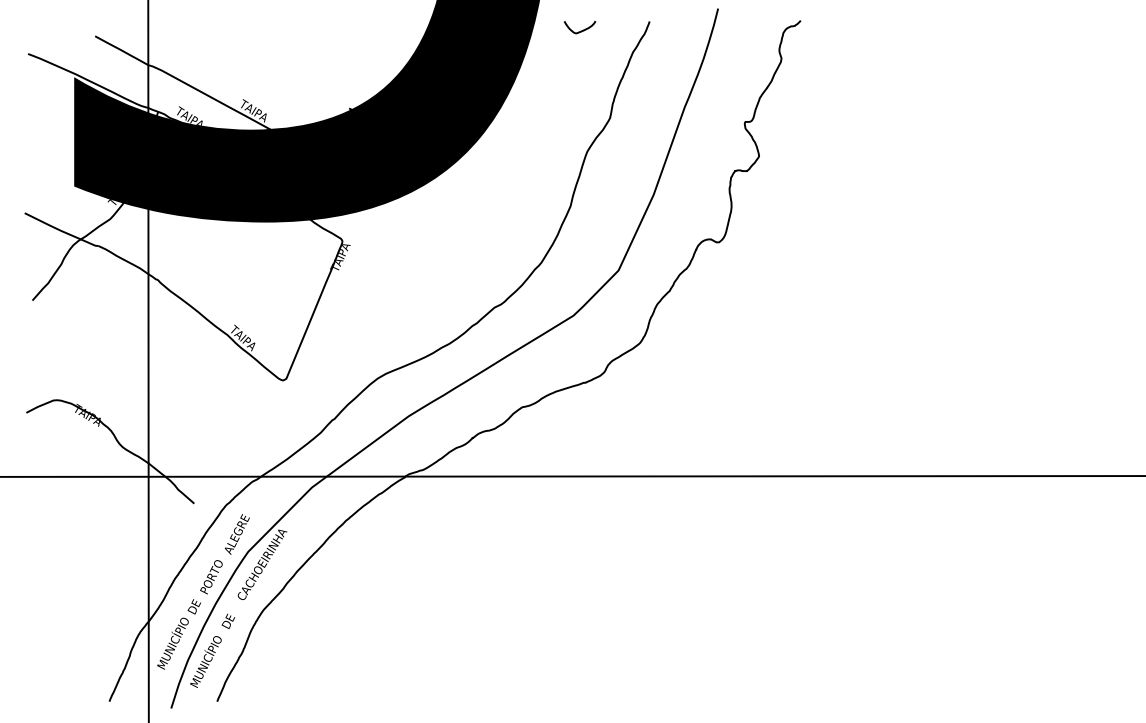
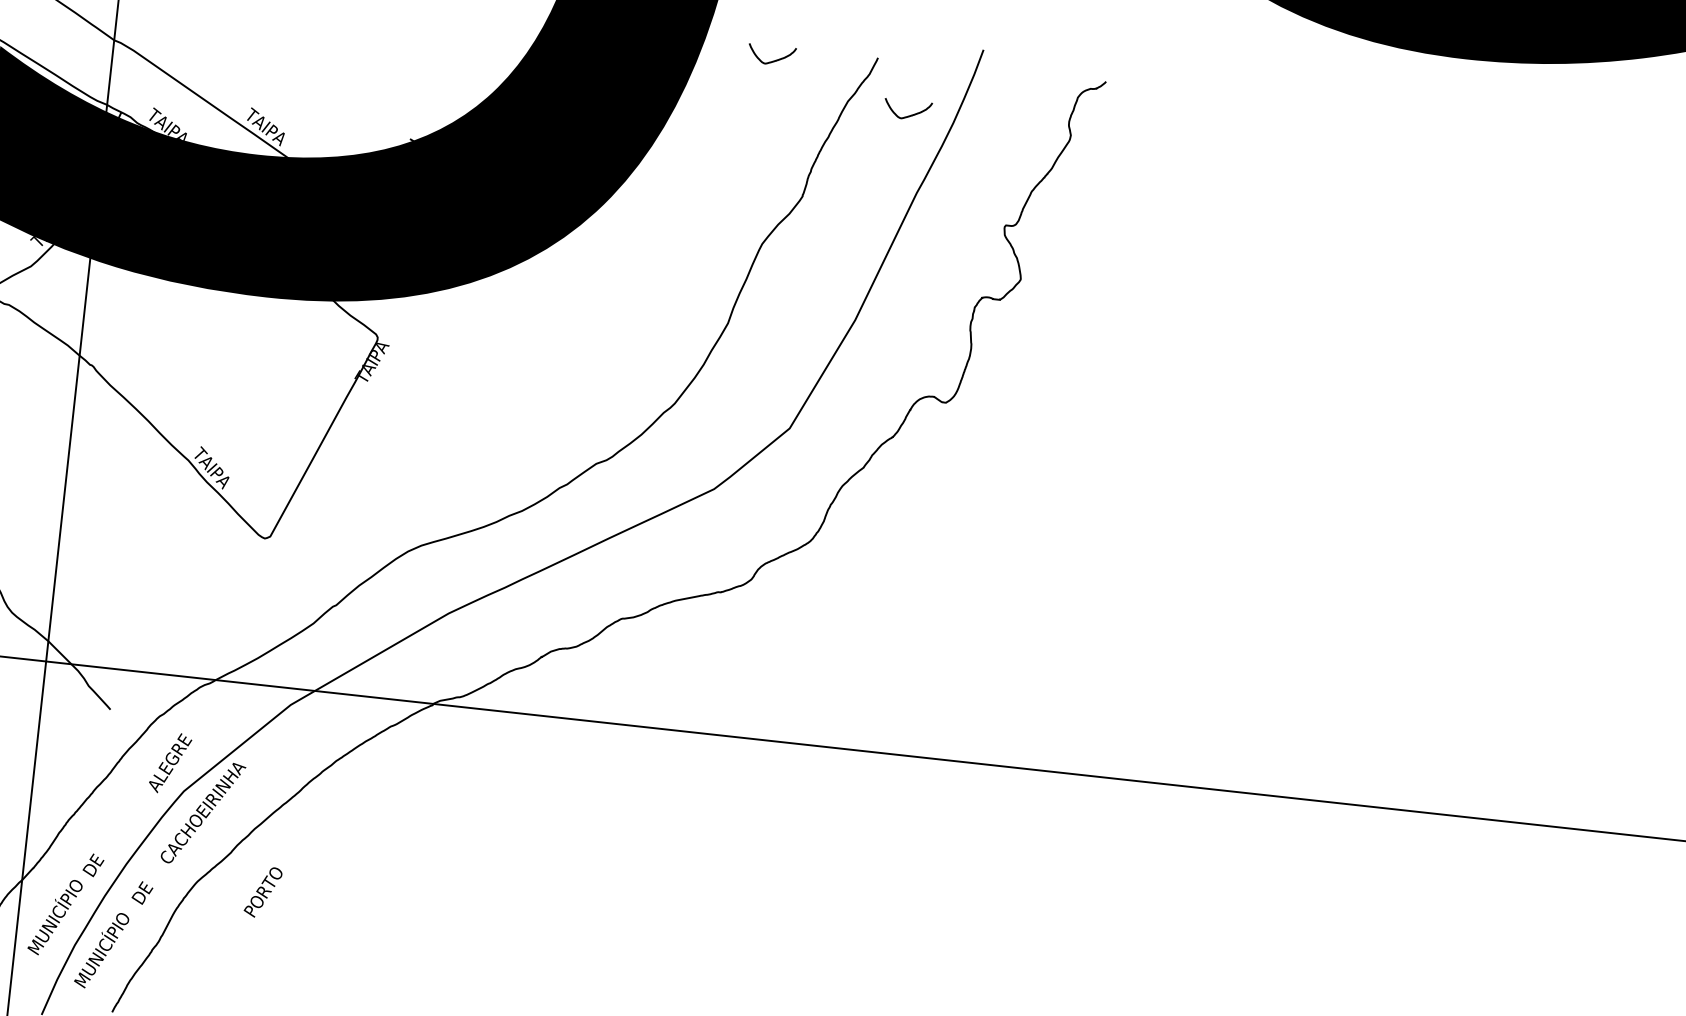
curve: (673, 56) -> (908, 114), added
text: (211, 577) -> (263, 892), moved

